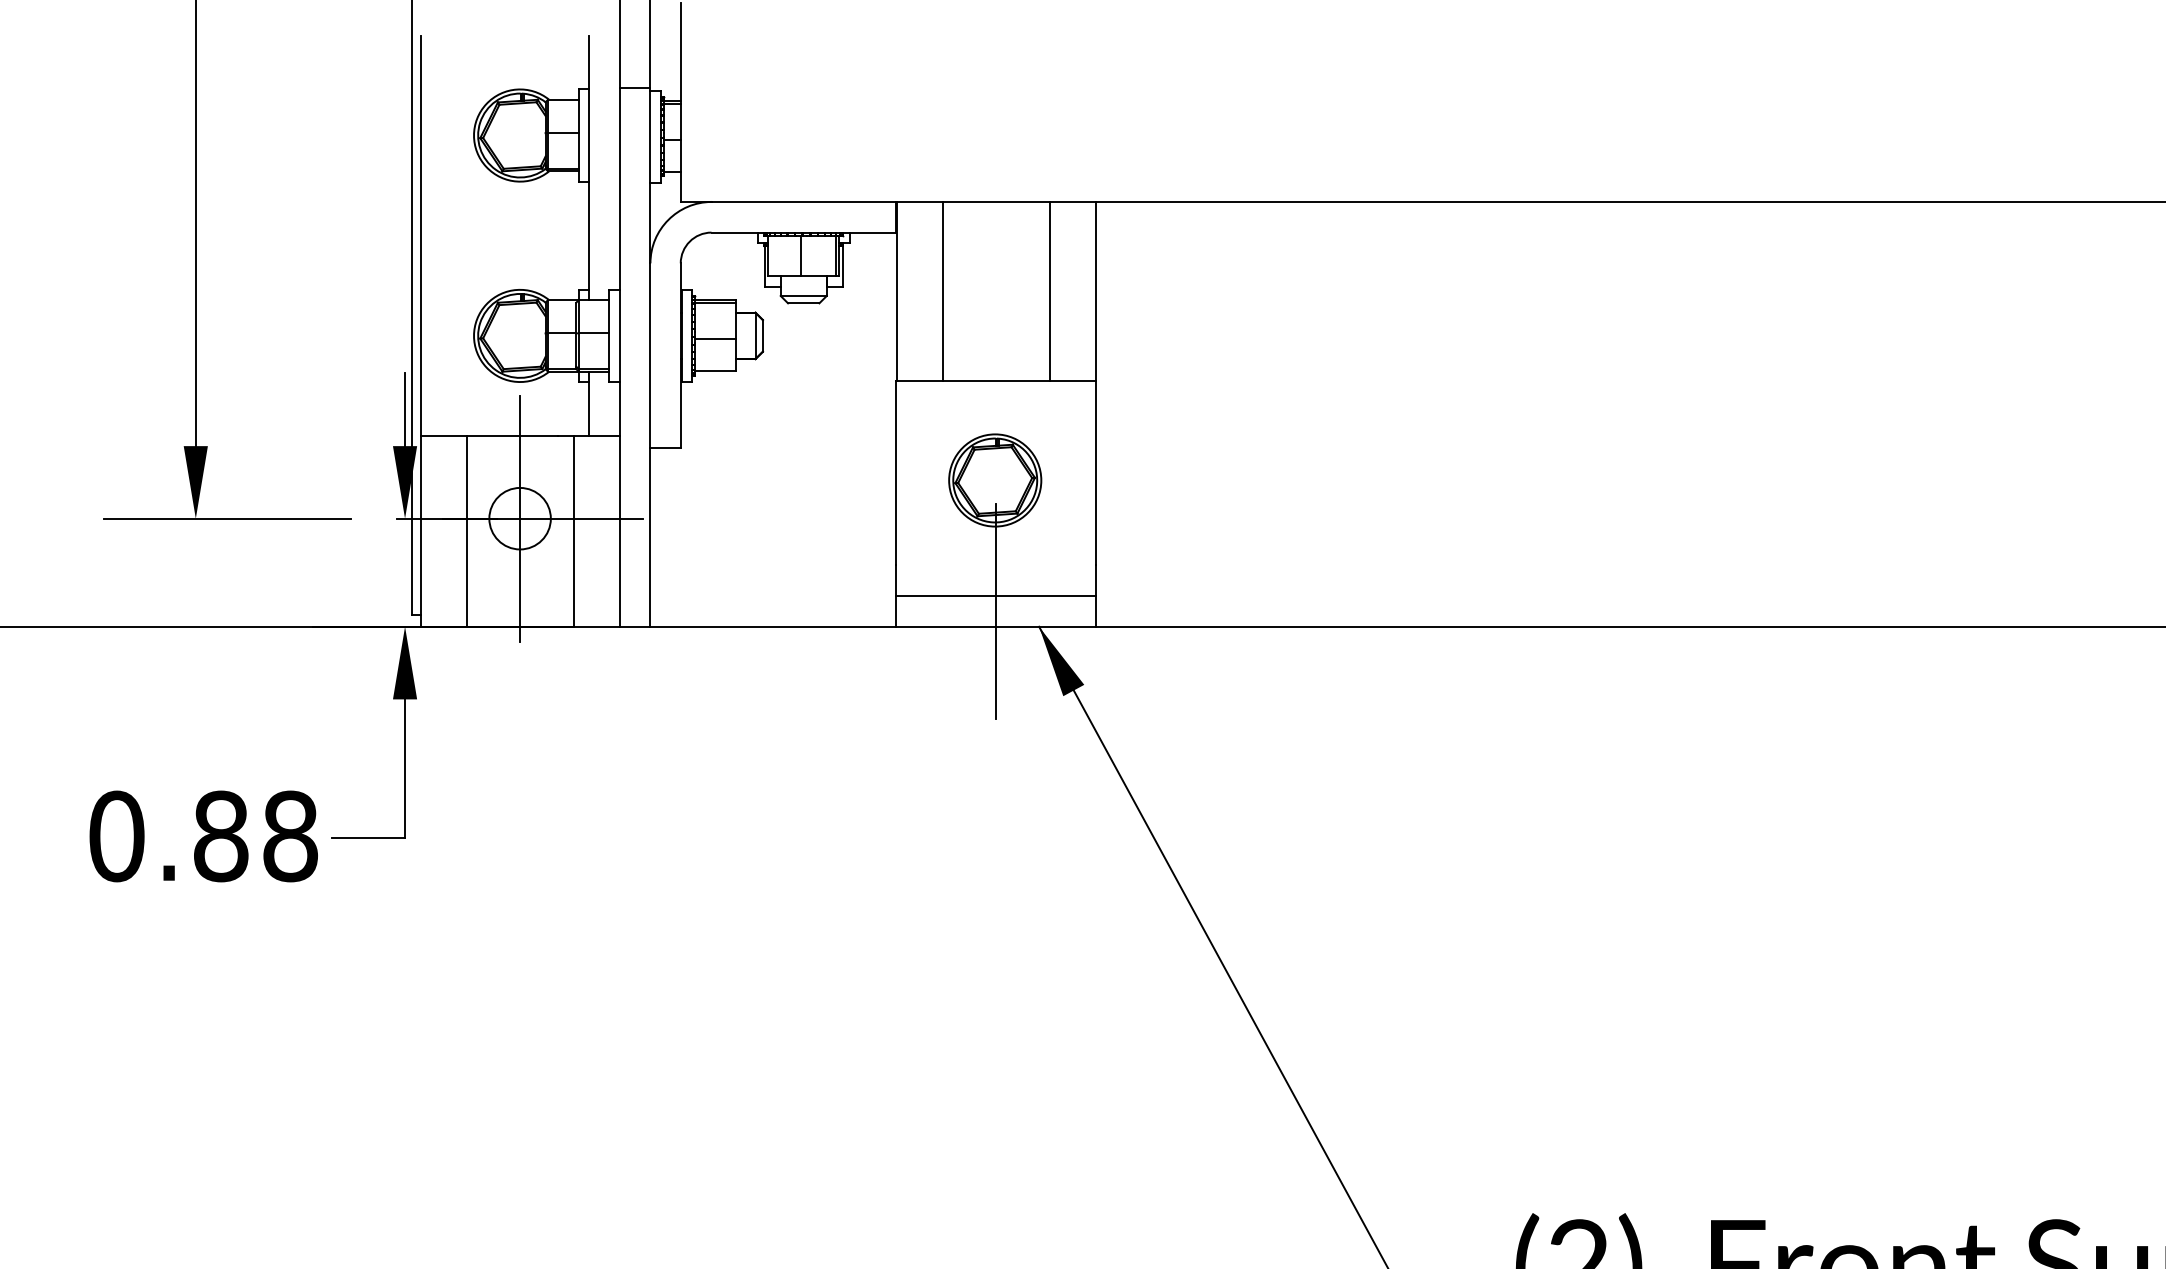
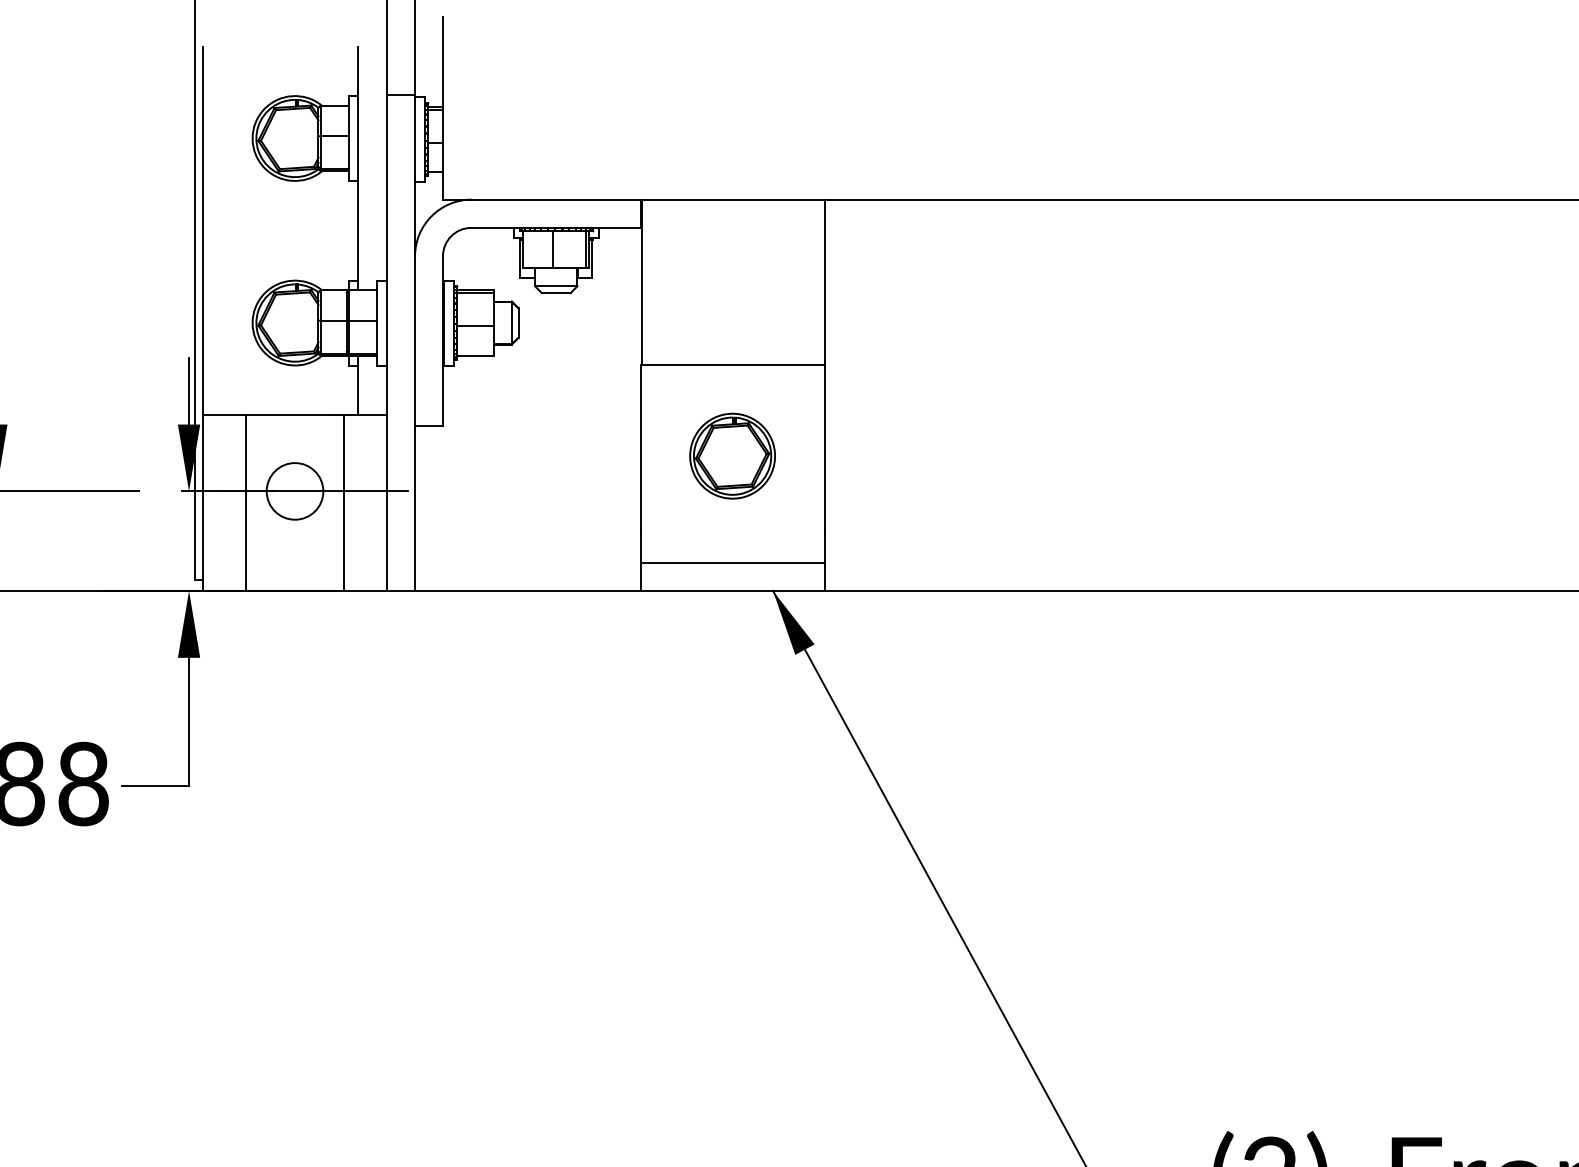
line: (942, 290) -> (684, 281), removed
line: (1049, 290) -> (782, 281), removed
line: (520, 518) -> (295, 491), removed
line: (996, 610) -> (733, 575), removed

